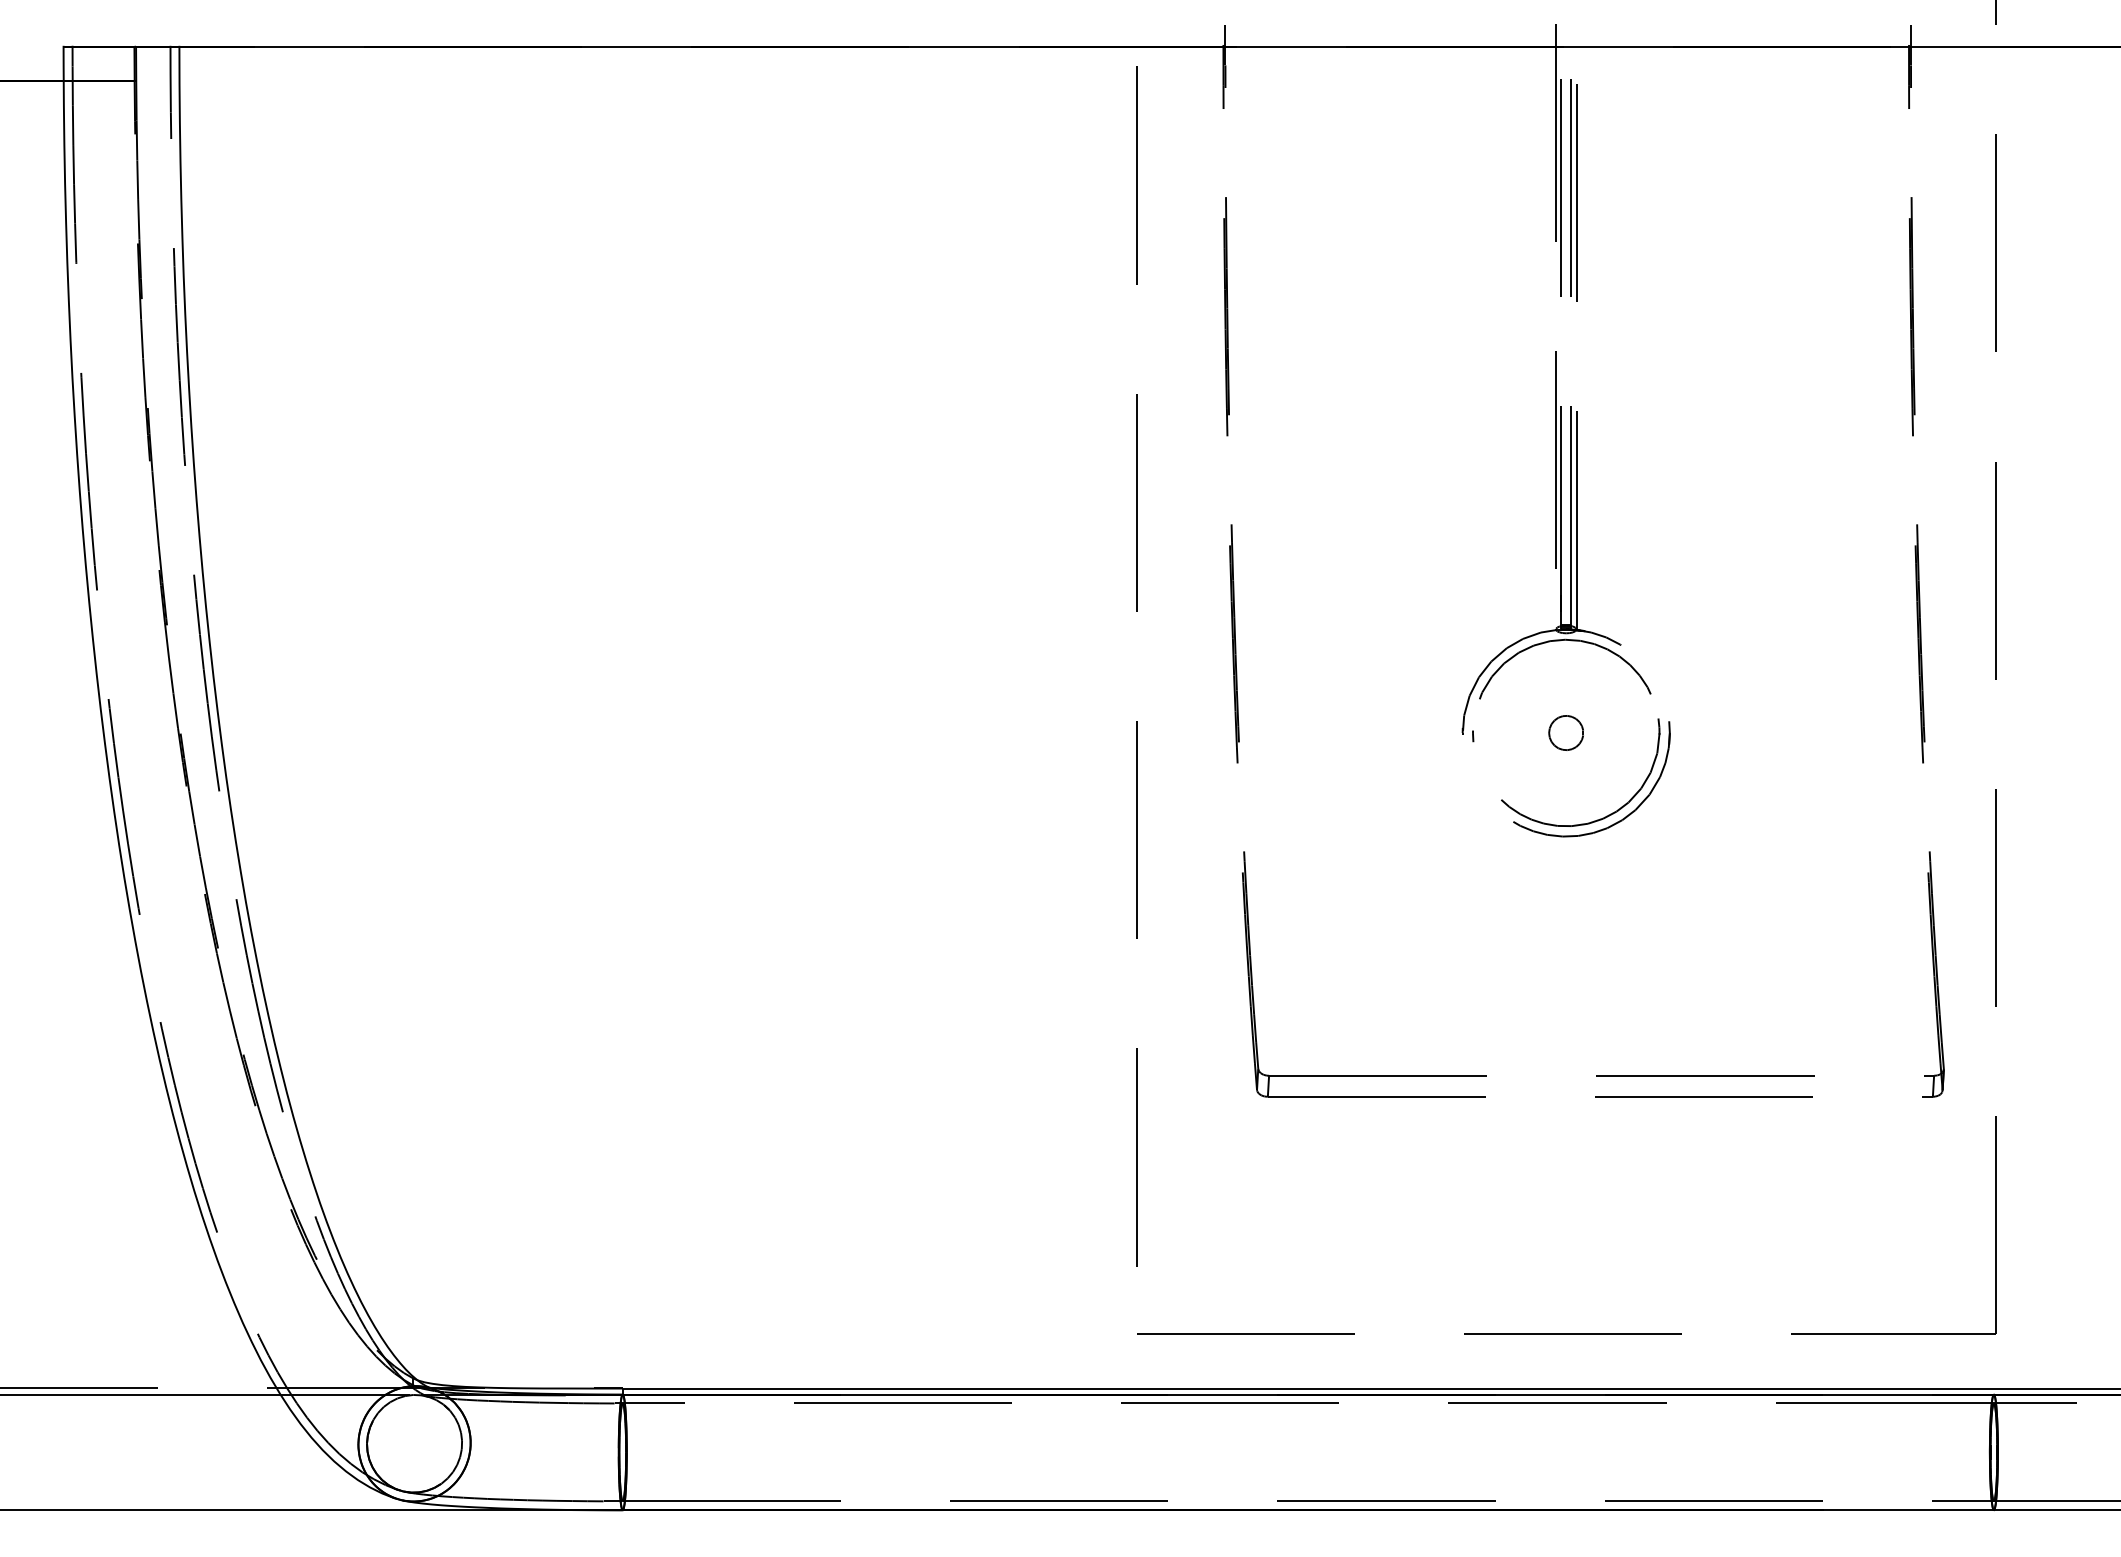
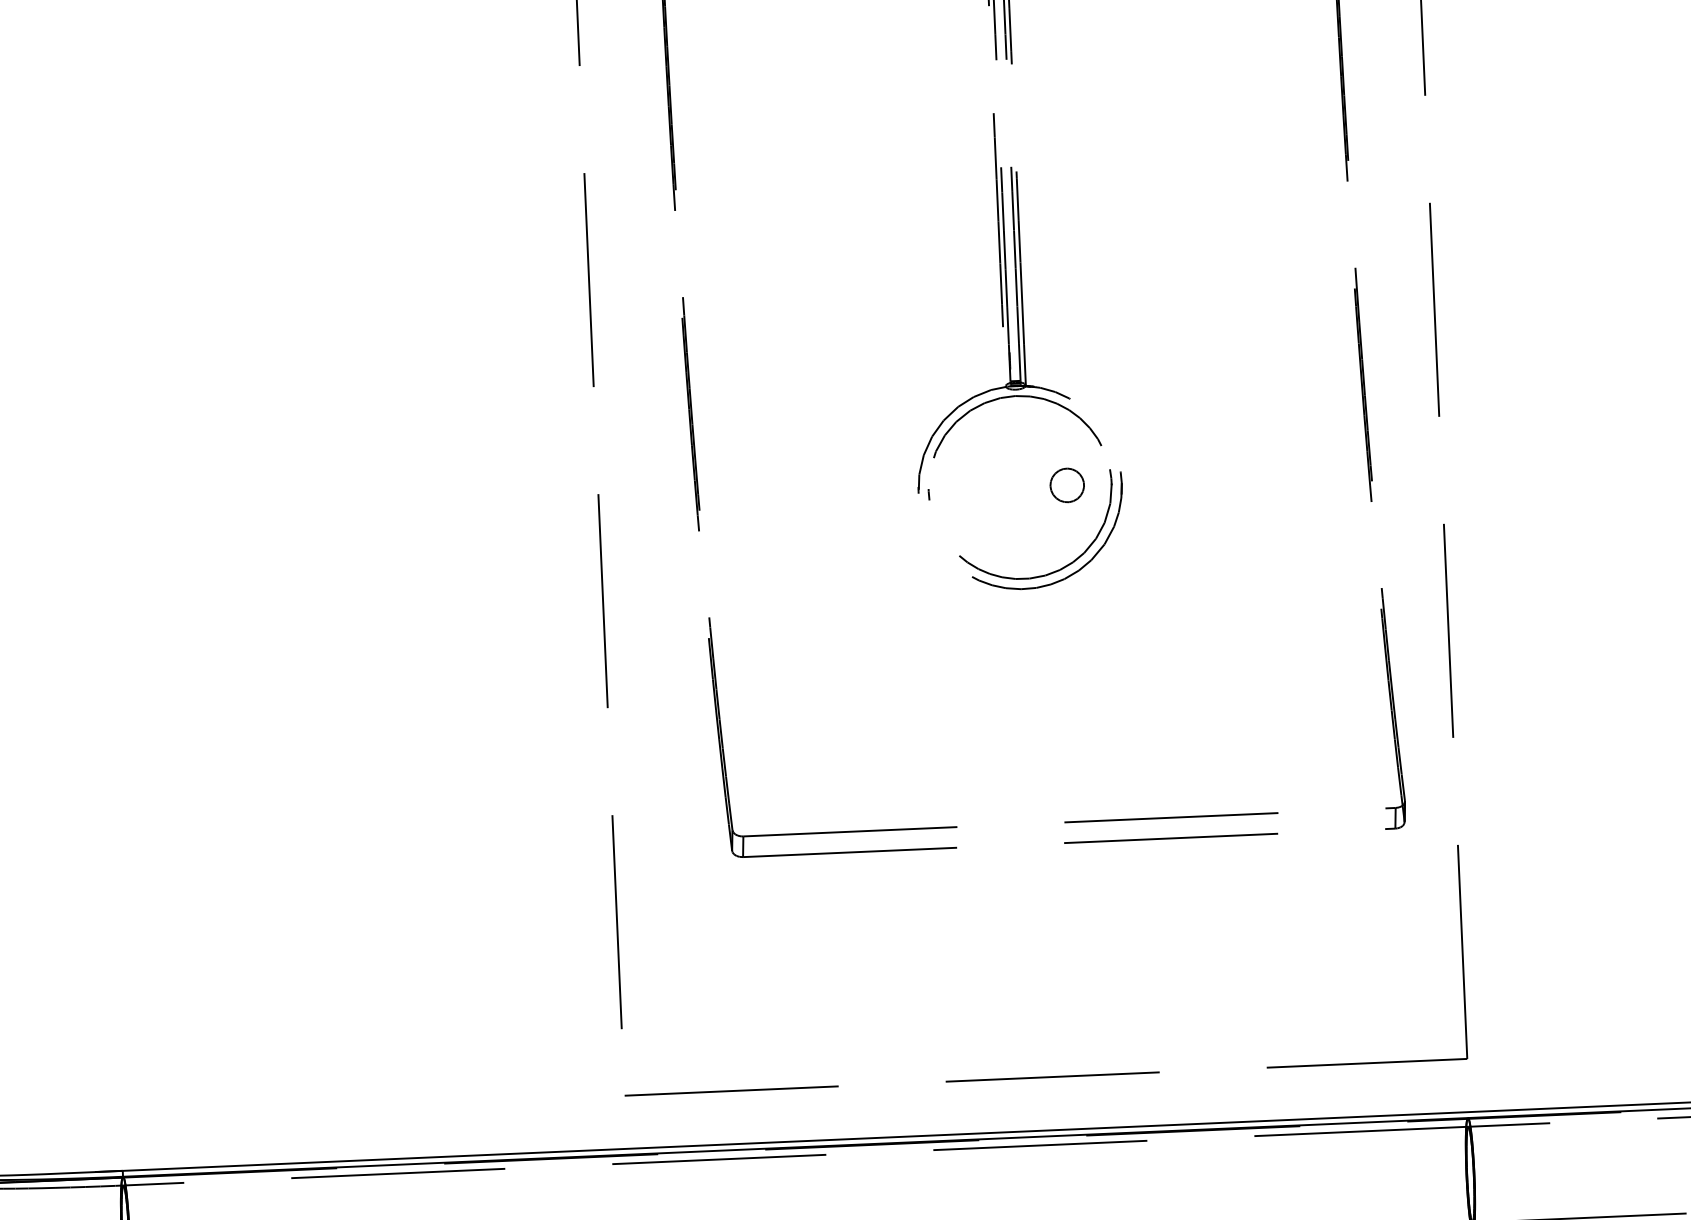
part: (1565, 732) -> (1066, 484), moved

